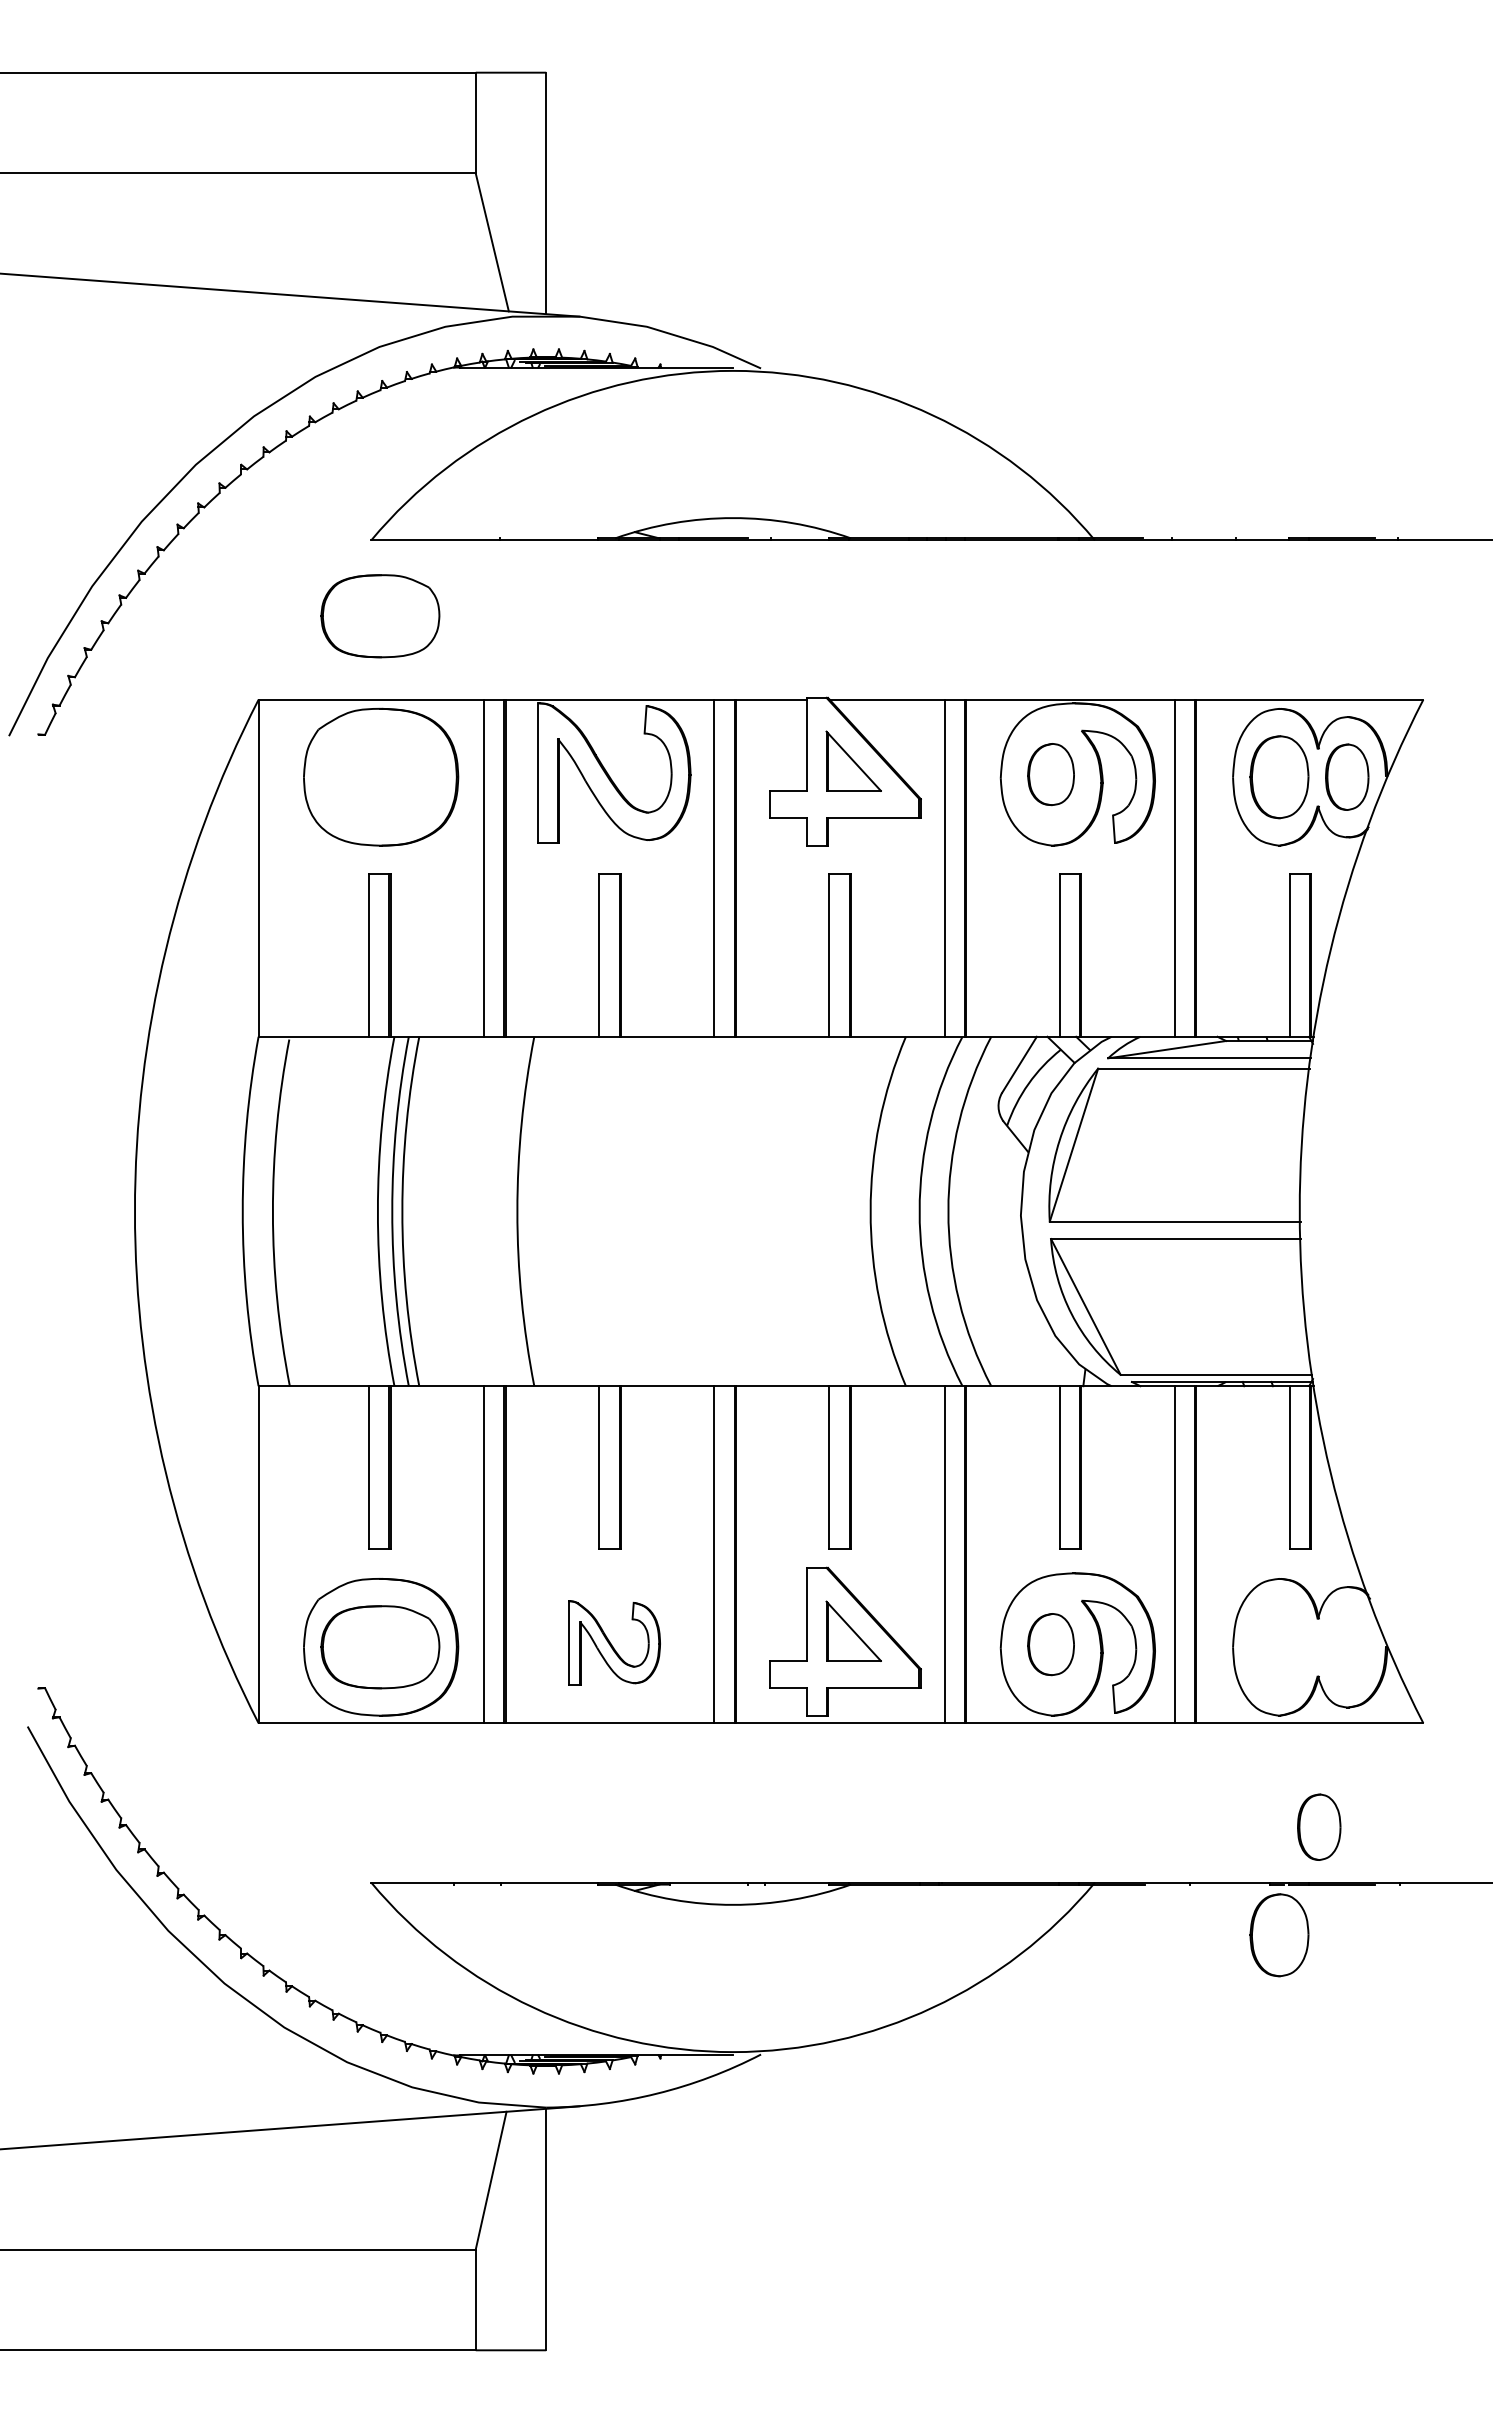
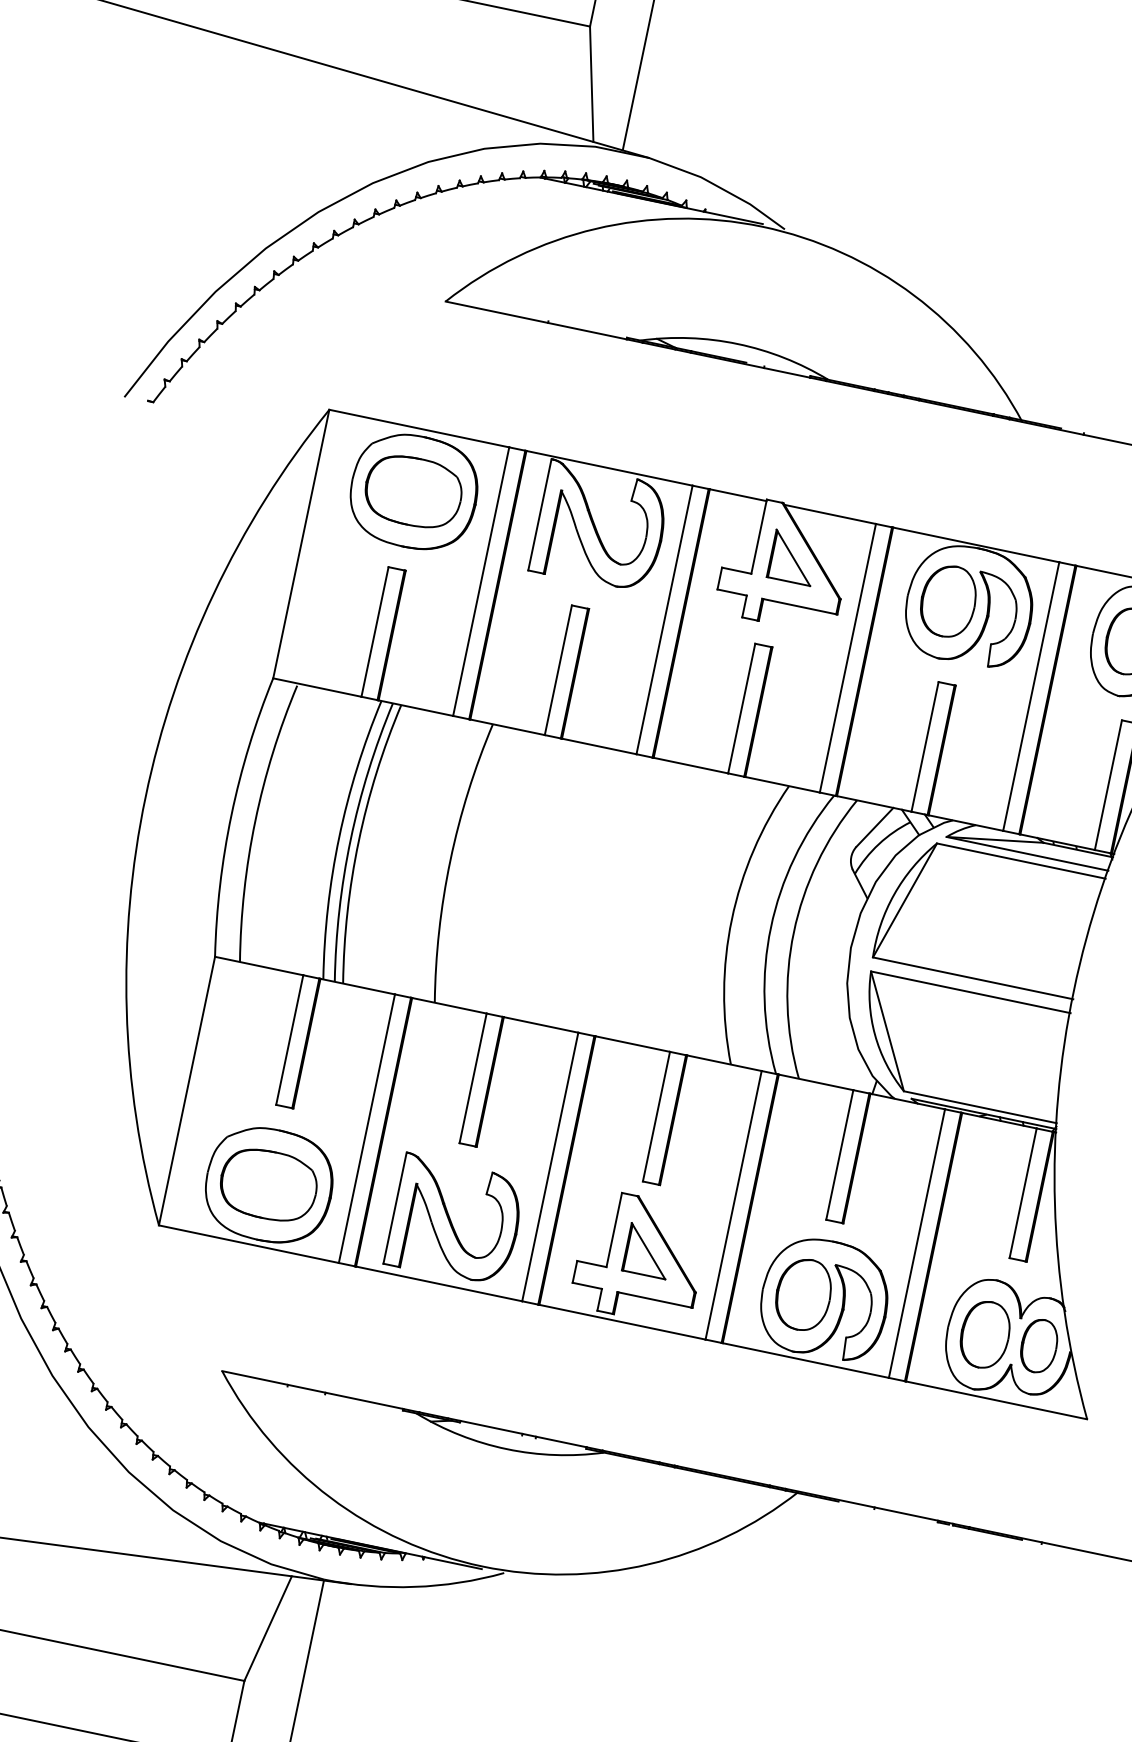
part: (380, 616) -> (413, 492), moved
part: (1050, 774) -> (947, 601), size x1.43
part: (614, 1642) -> (456, 1220), size x1.67
part: (1050, 1644) -> (803, 1294), size x1.43
part: (1319, 1826) -> (1039, 1345), moved
part: (1279, 1935) -> (985, 1335), moved

